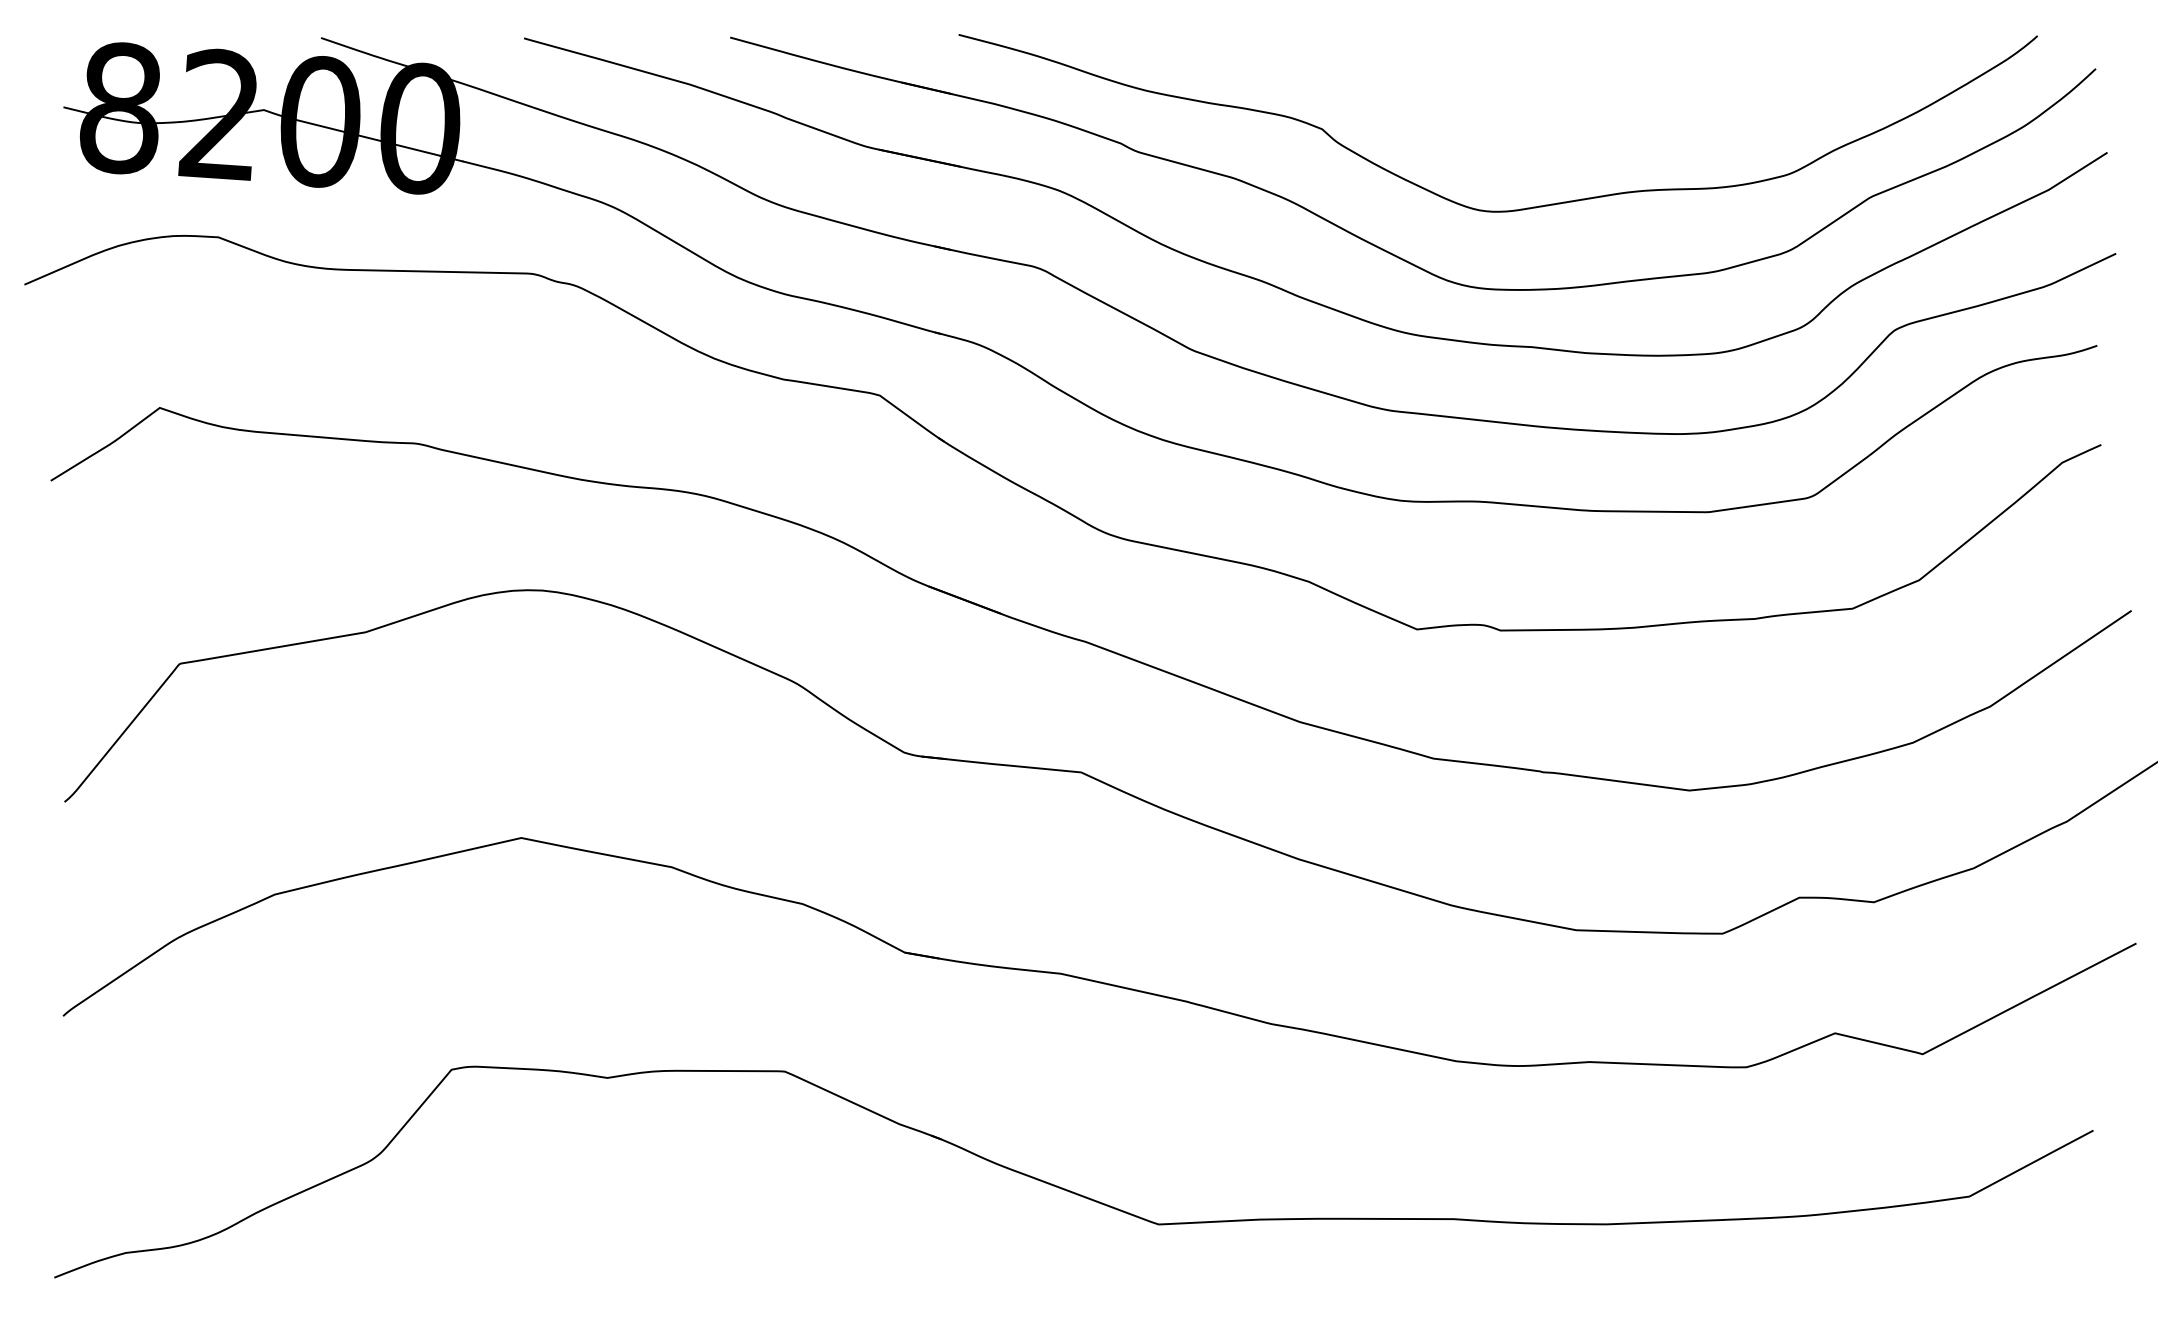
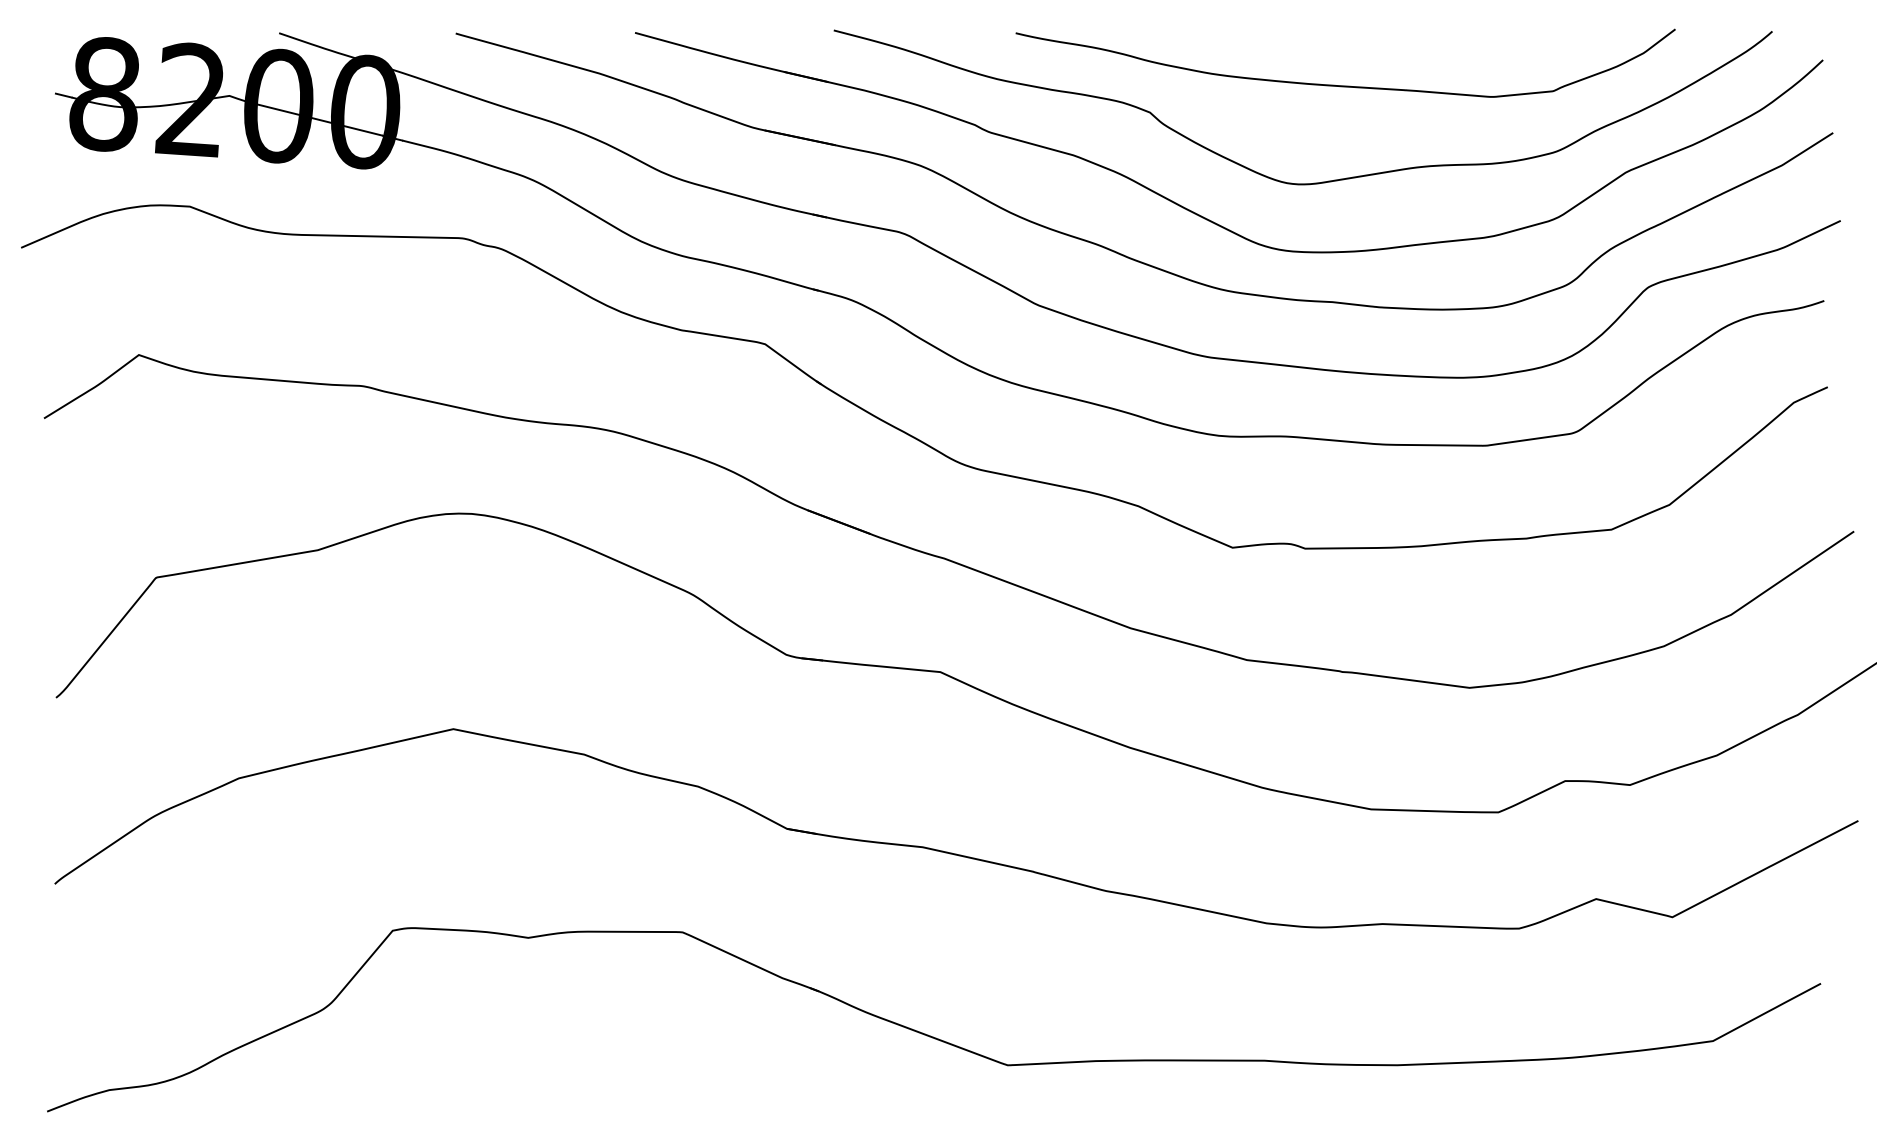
curve: (1539, 97) -> (1339, 84), added

